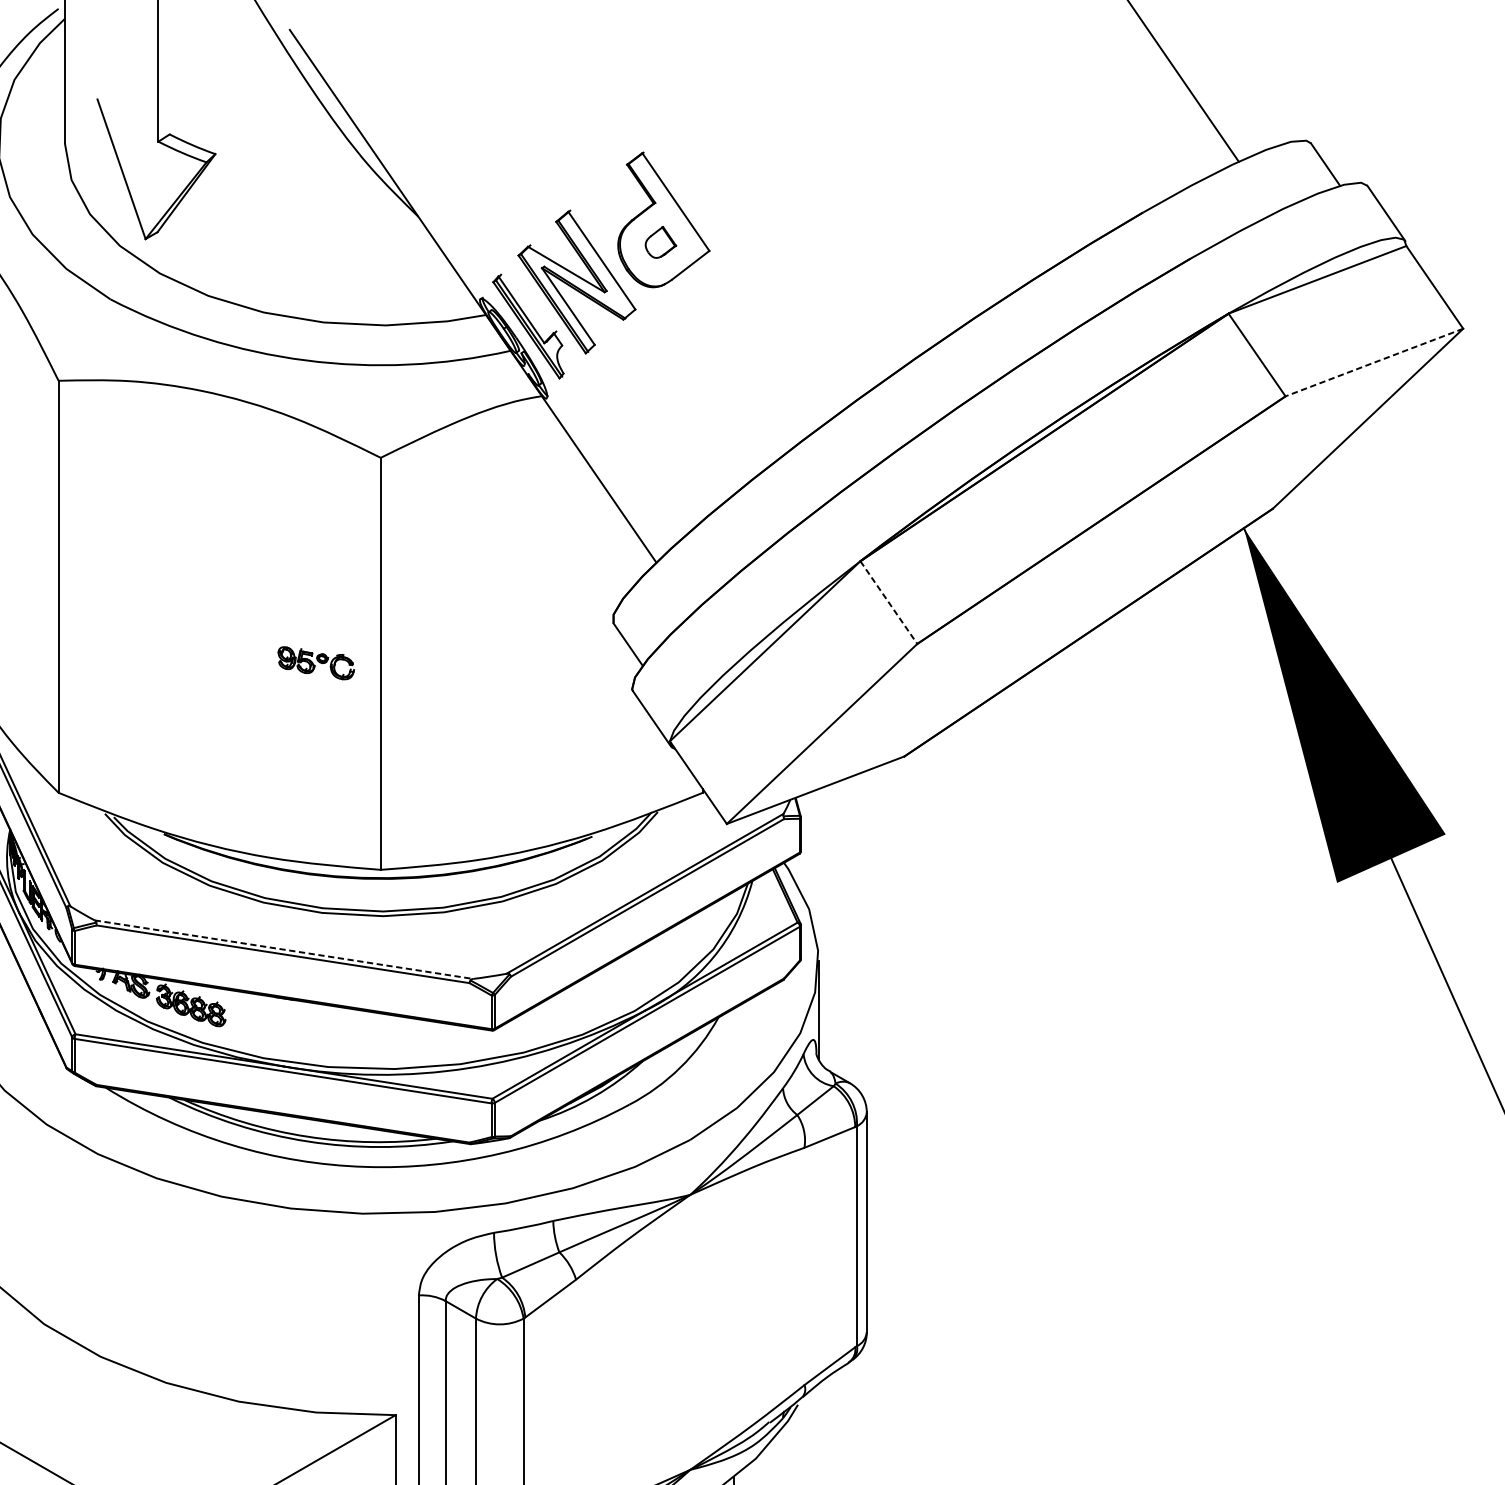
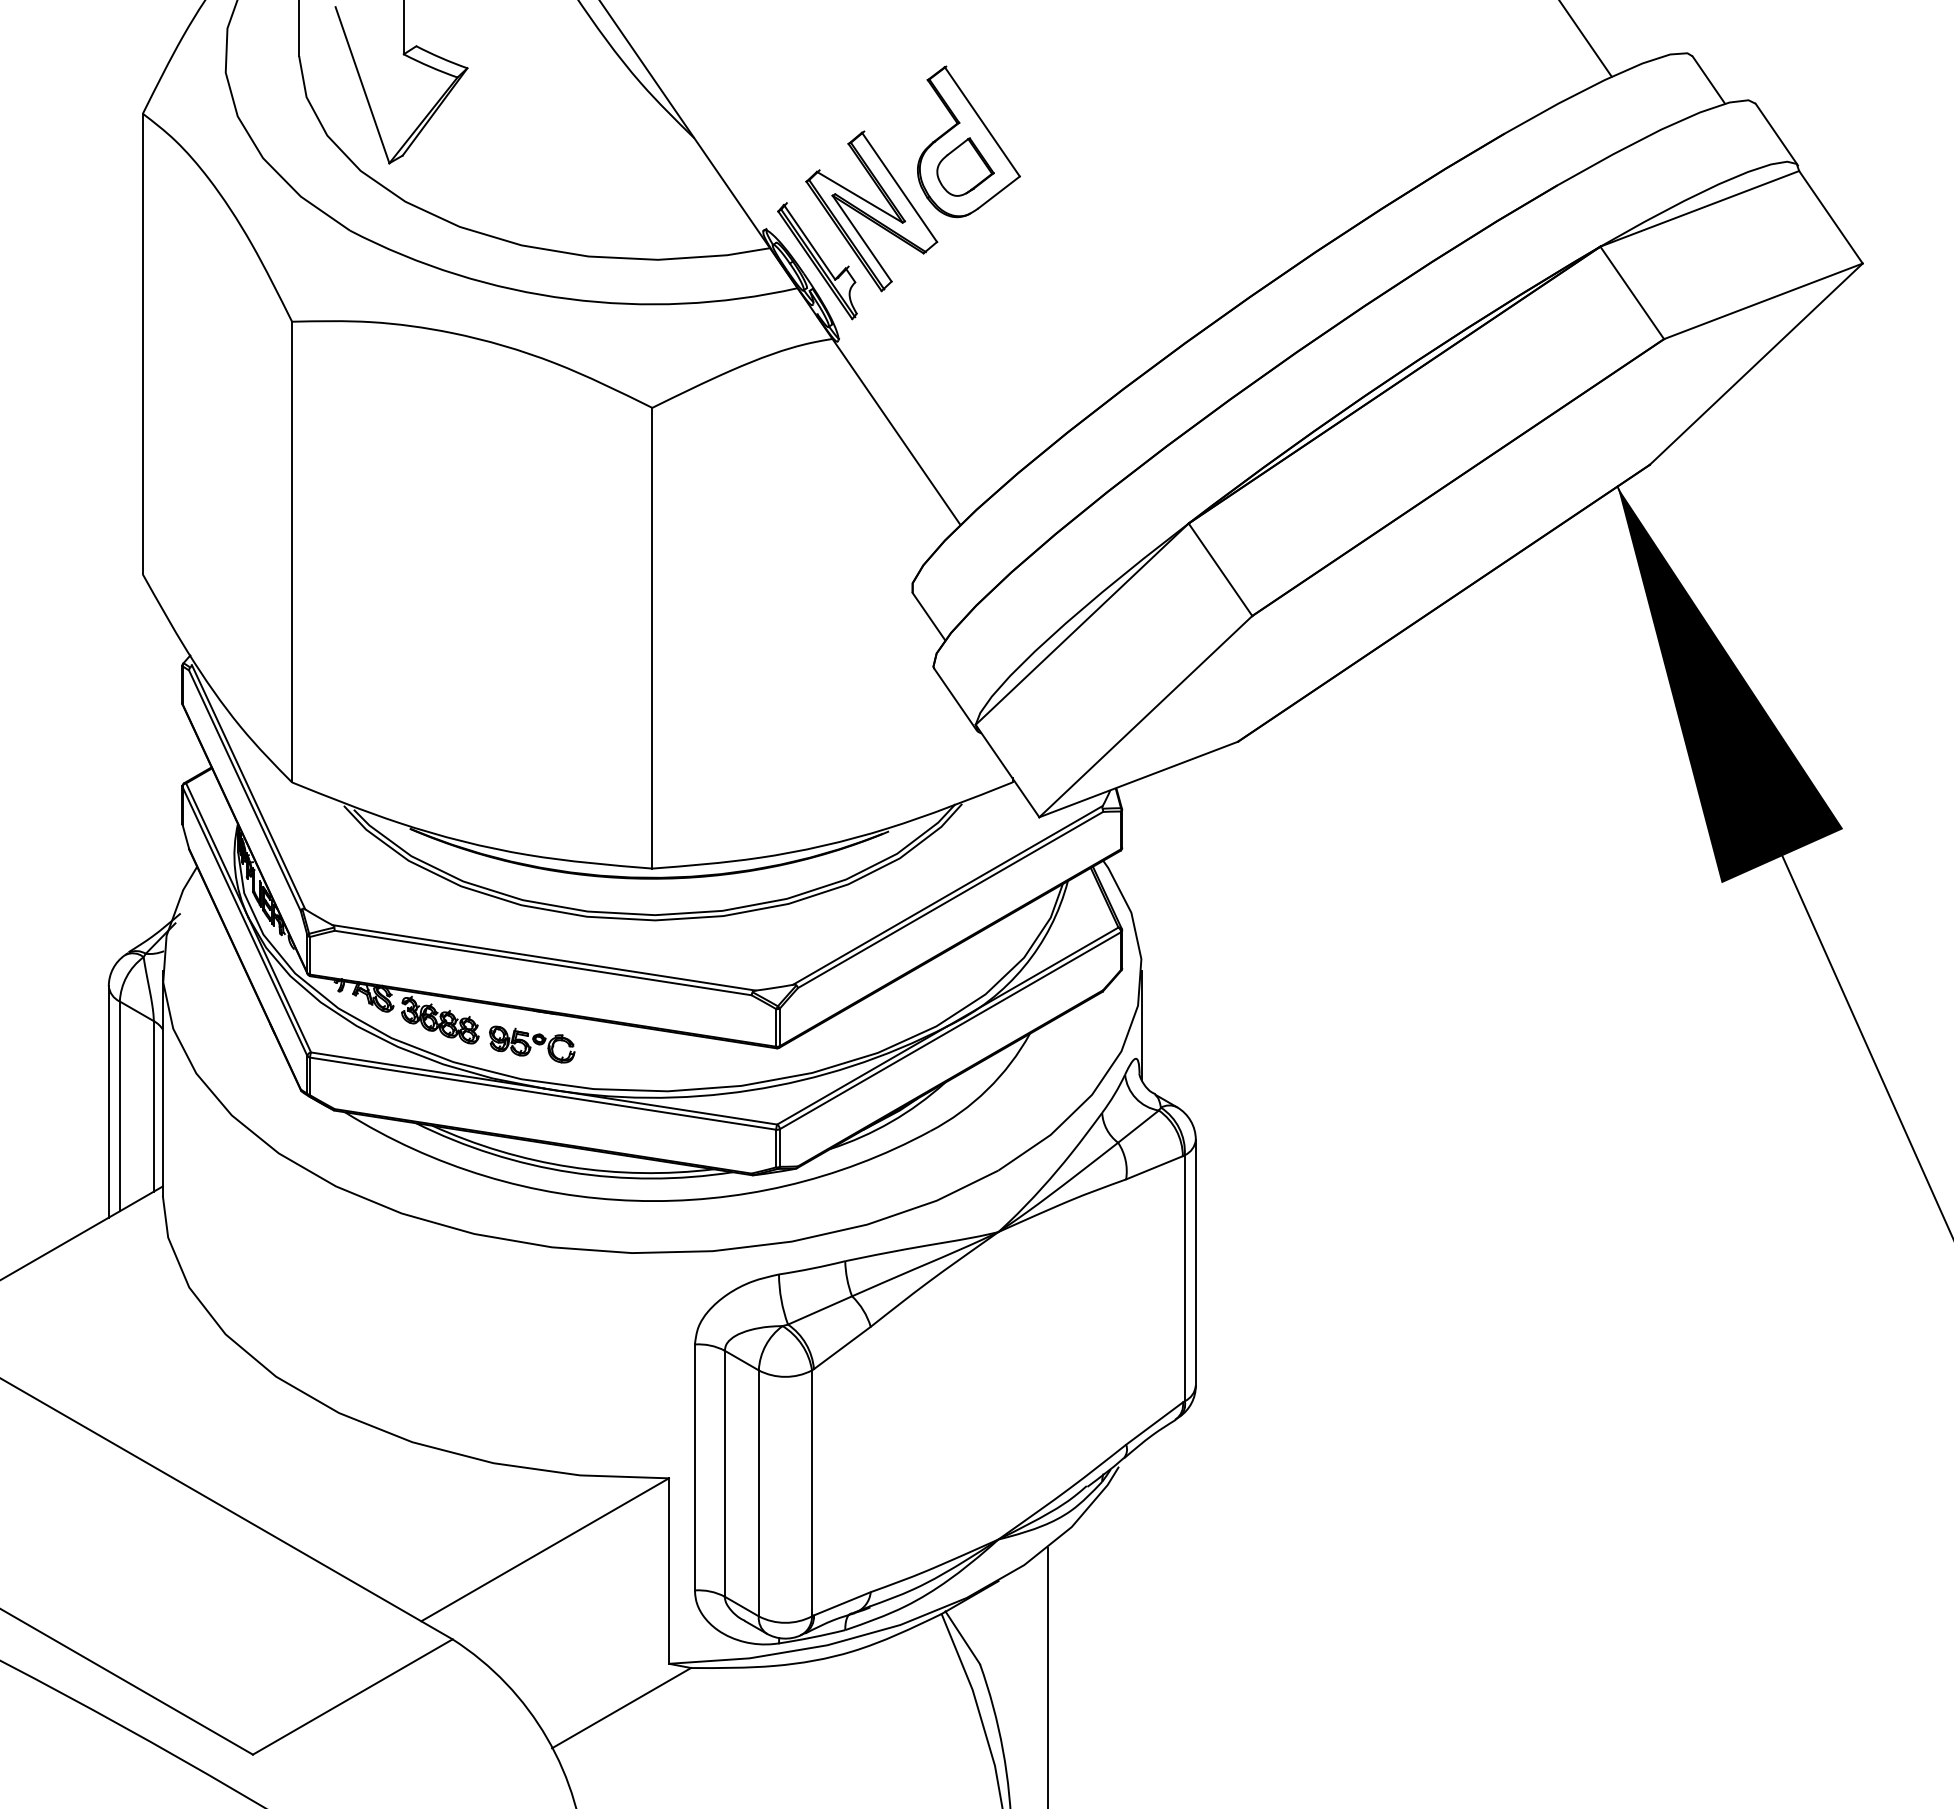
part: (660, 241) -> (965, 166), size x1.67
line: (1373, 362) -> (1762, 301), dashed -> solid
line: (888, 603) -> (1220, 570), dashed -> solid
part: (316, 663) -> (532, 1044), moved
line: (284, 949) -> (544, 957), dashed -> solid

